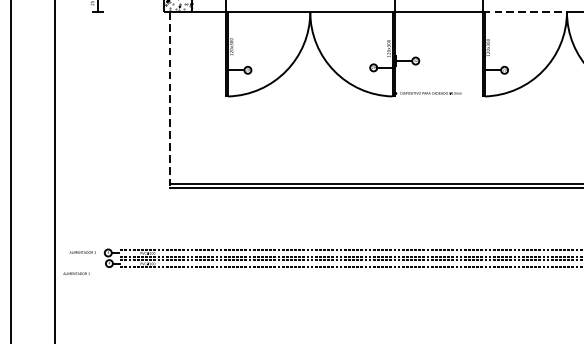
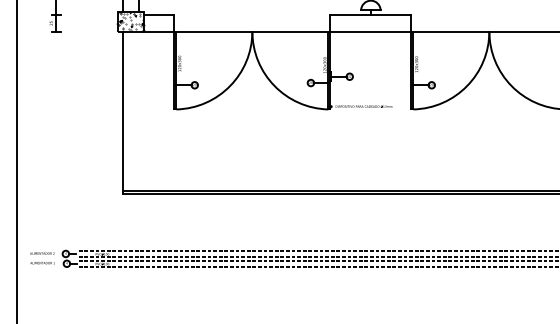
line: (524, 12) -> (450, 31), dashed -> solid
line: (169, 100) -> (122, 113), dashed -> solid
text: (76, 274) -> (42, 263), moved

